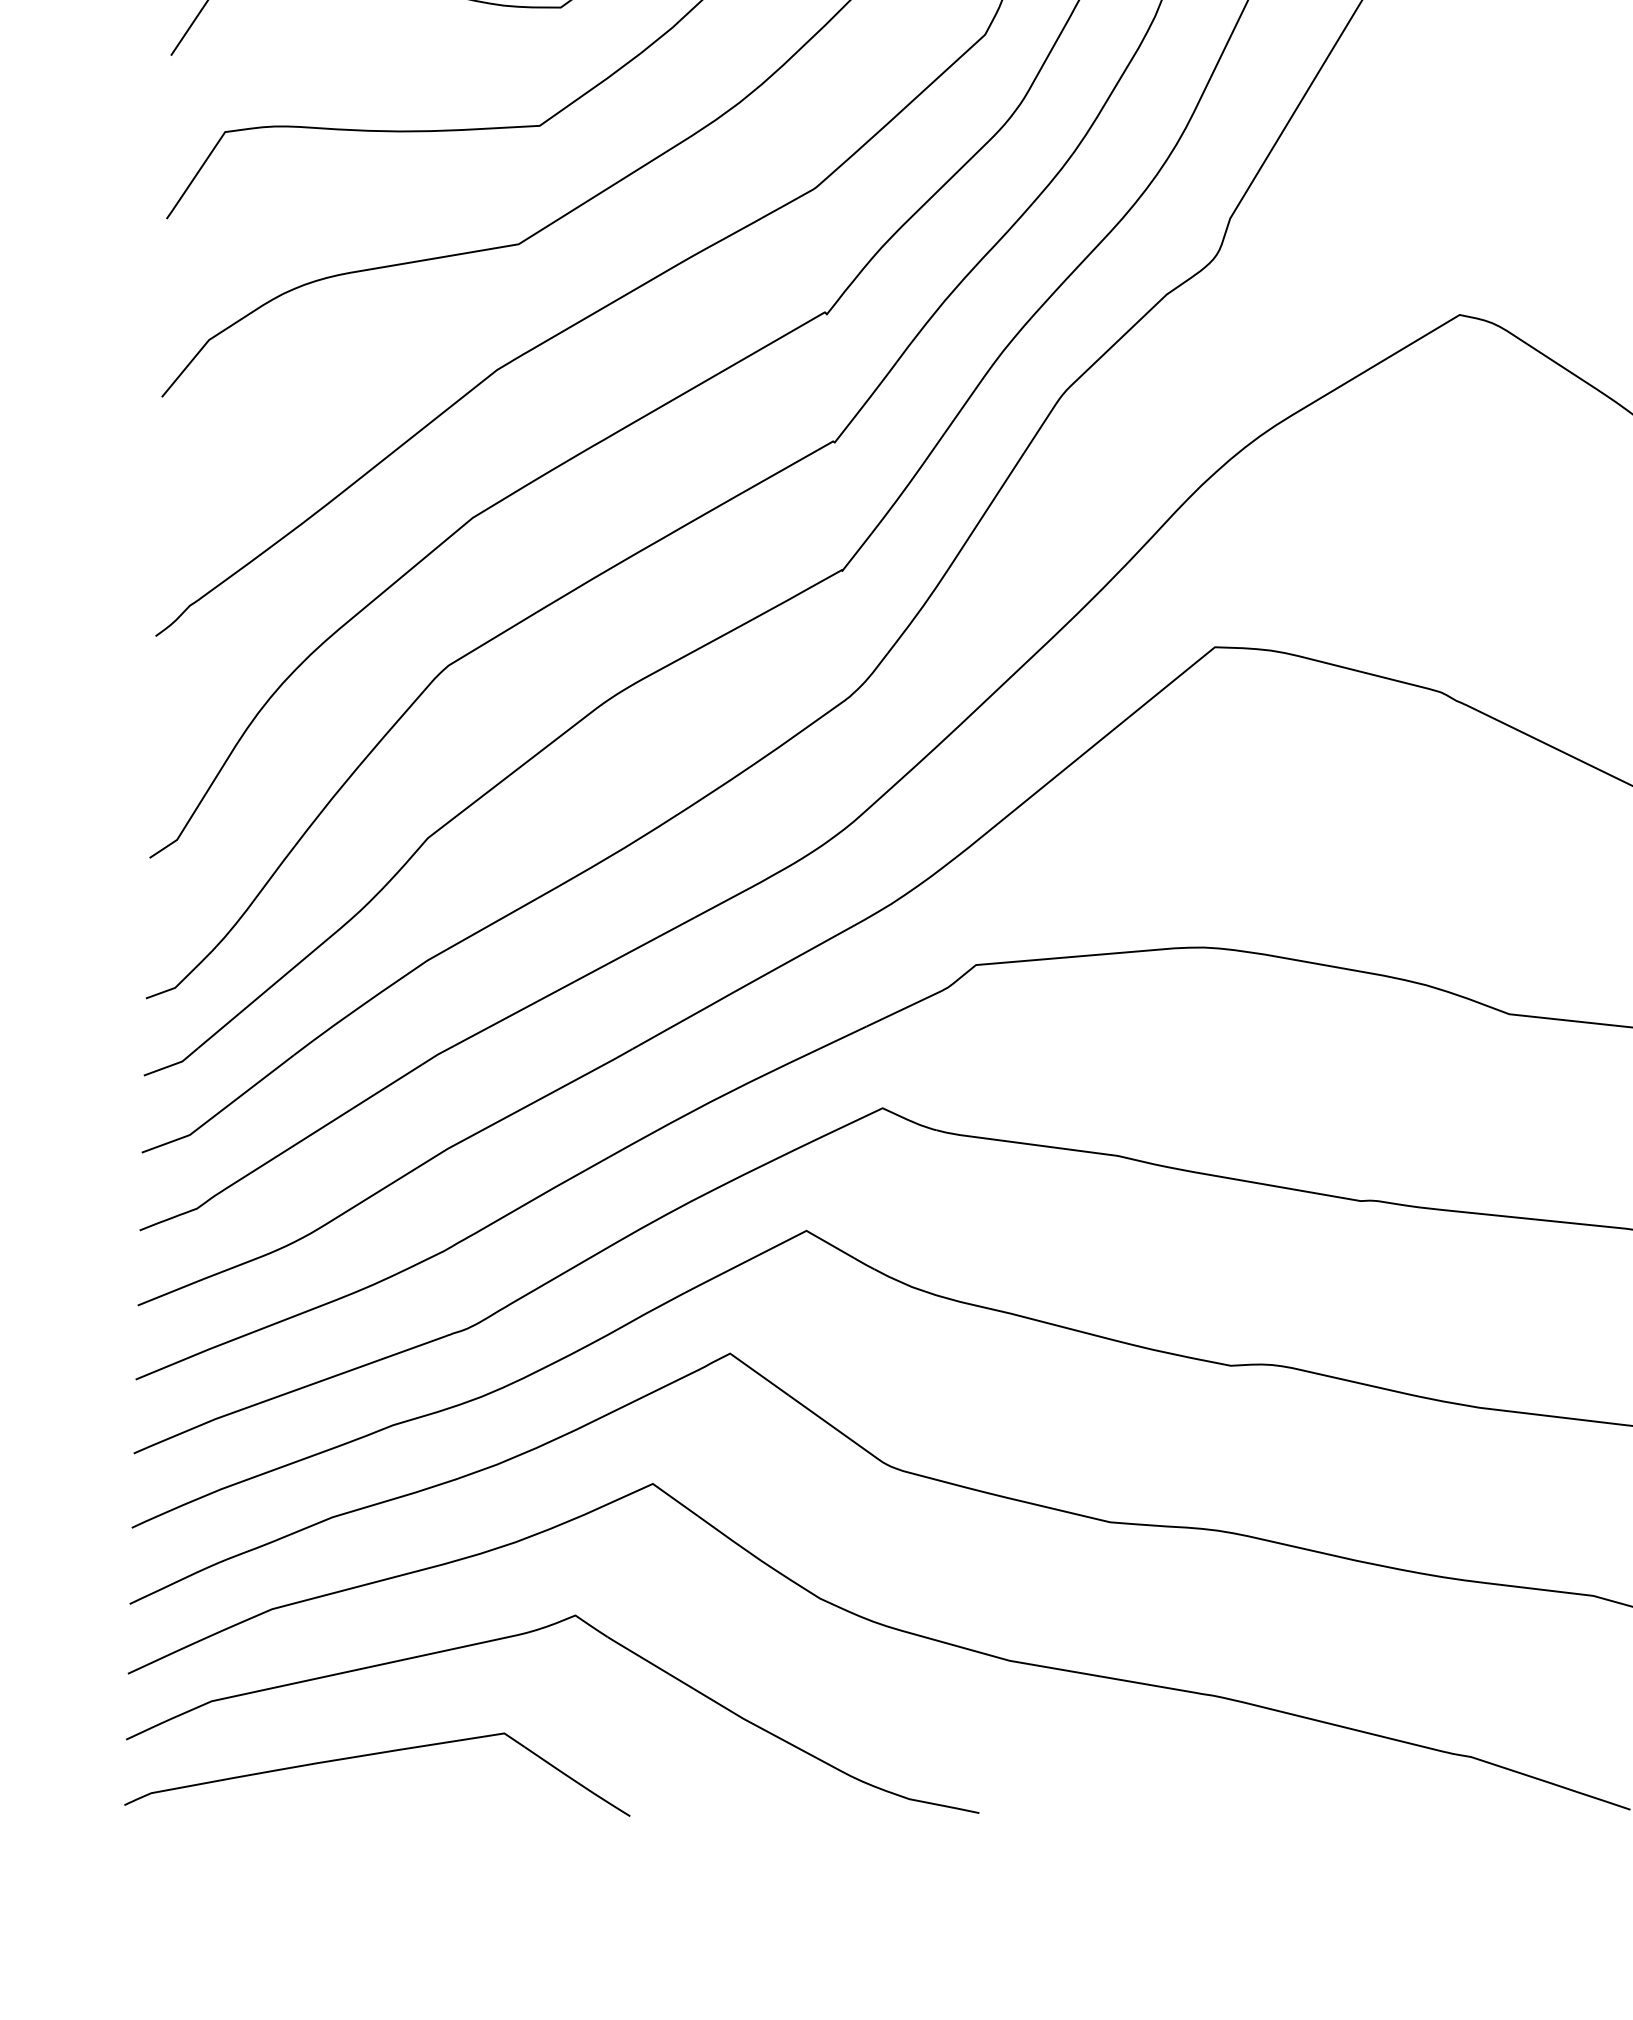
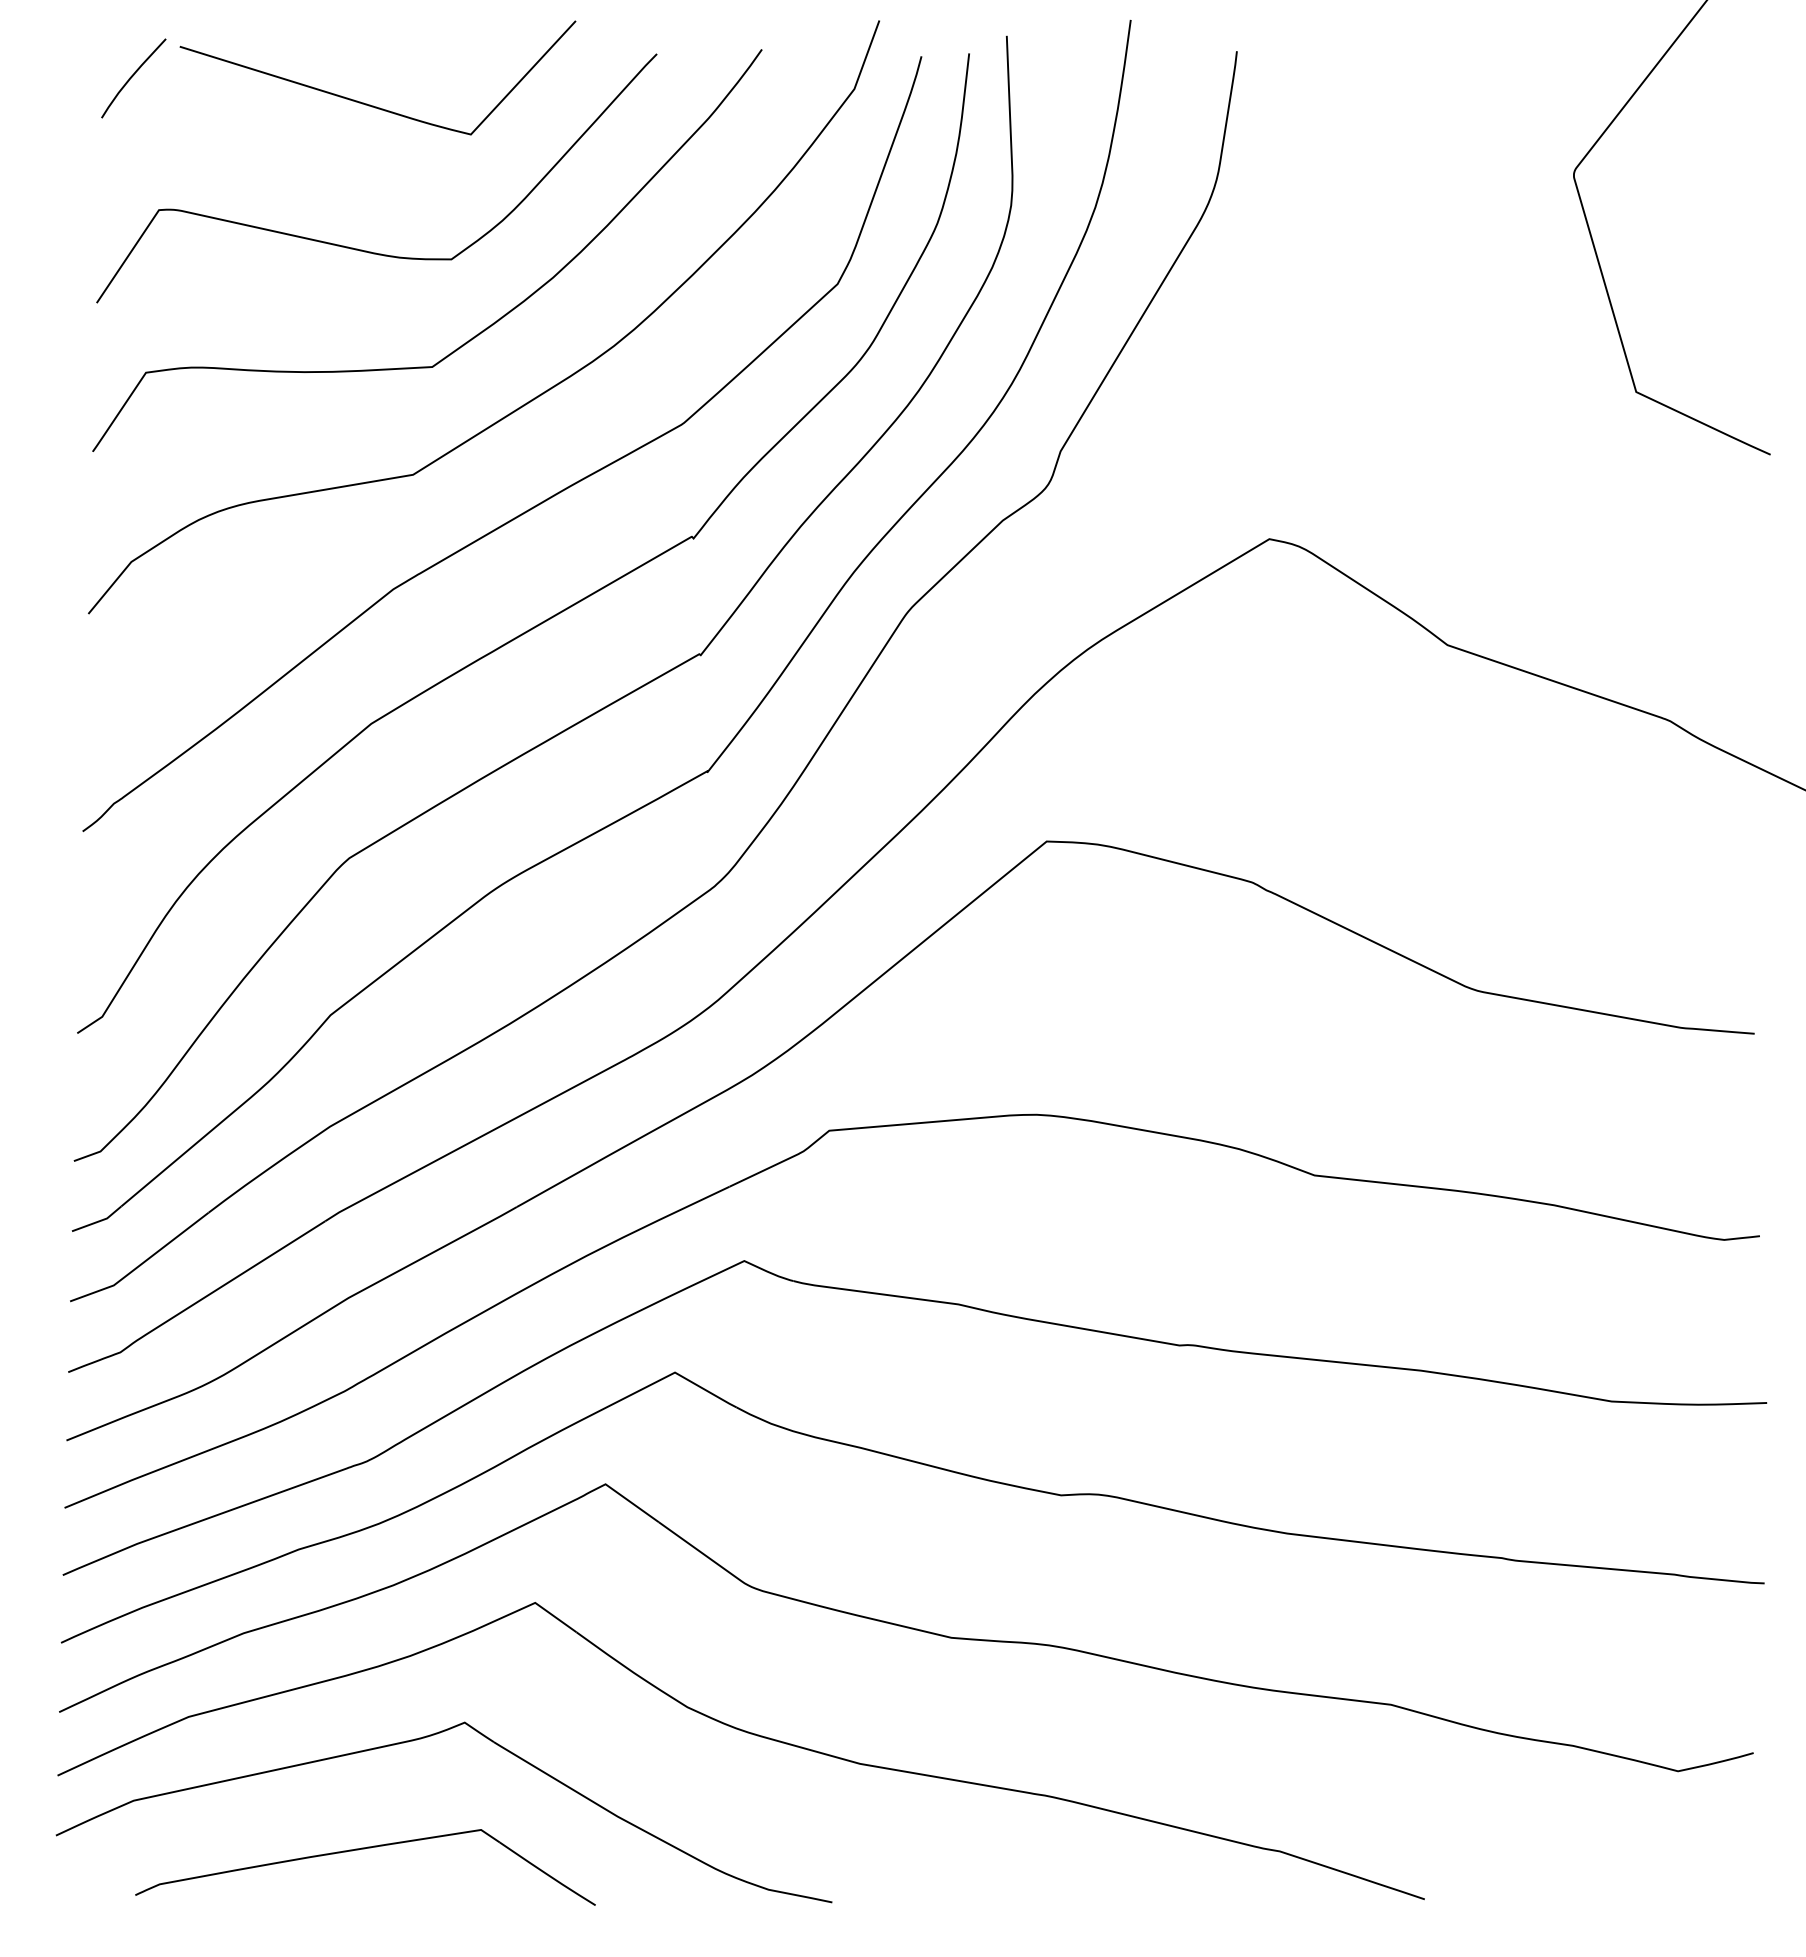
part: (376, 1754) -> (364, 1849), moved

